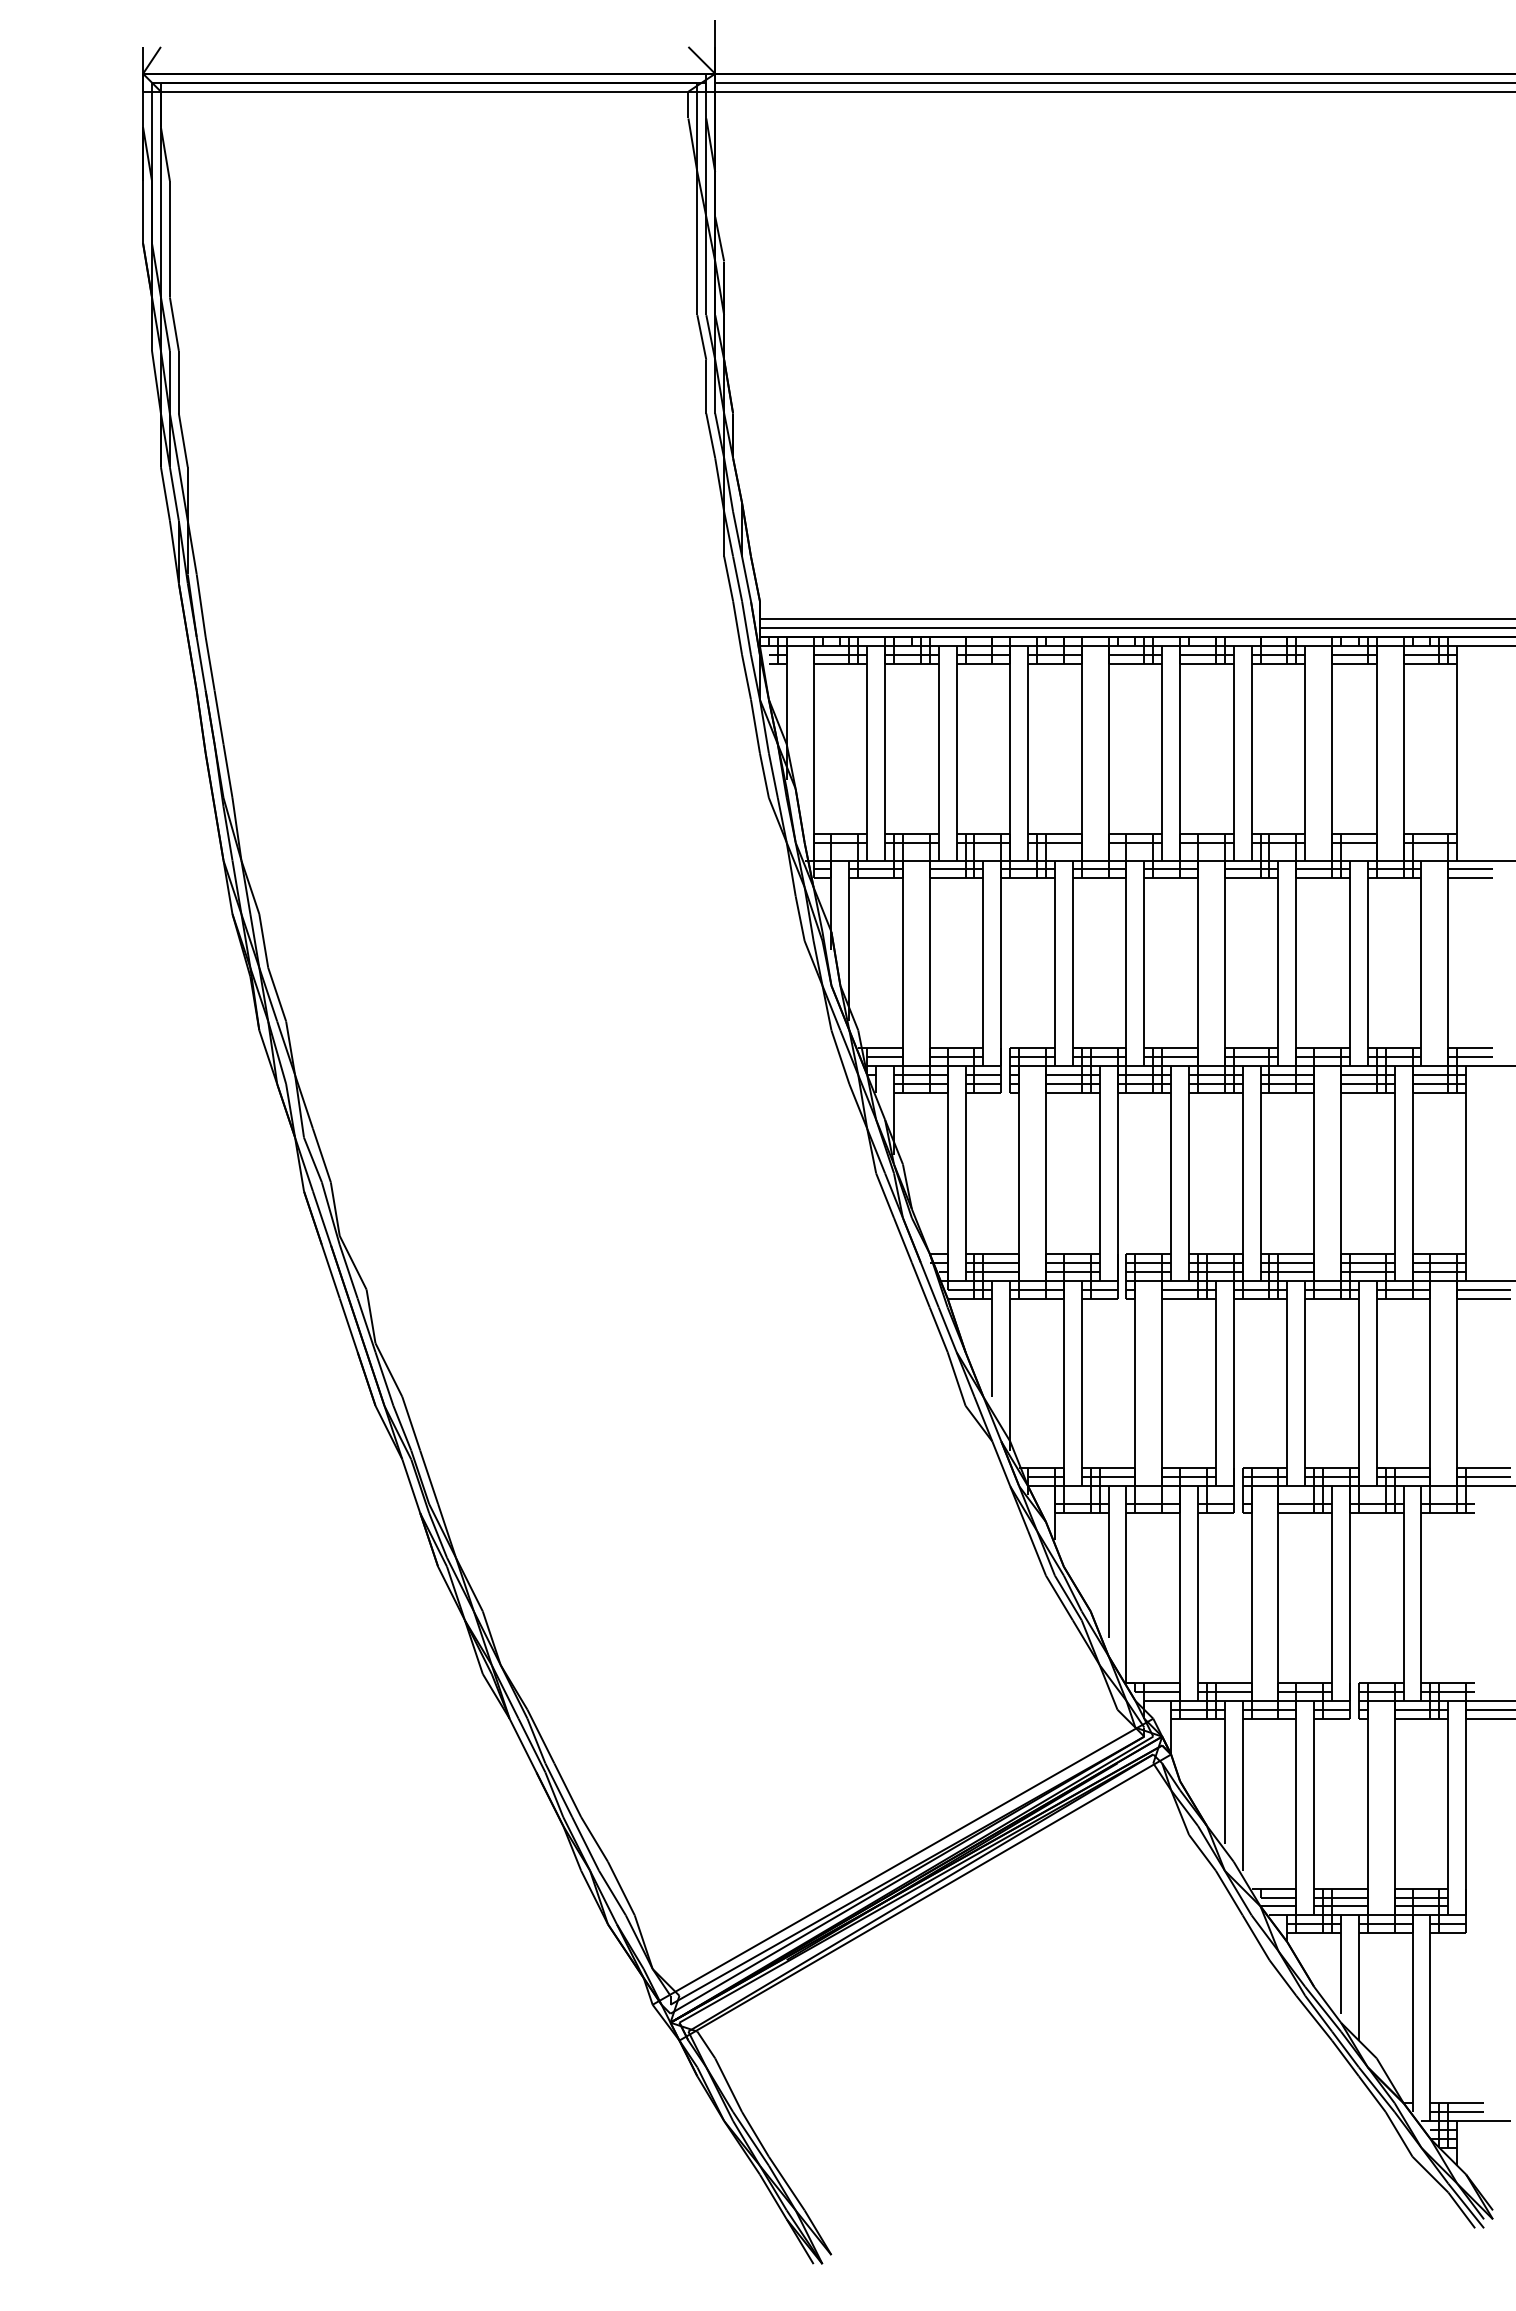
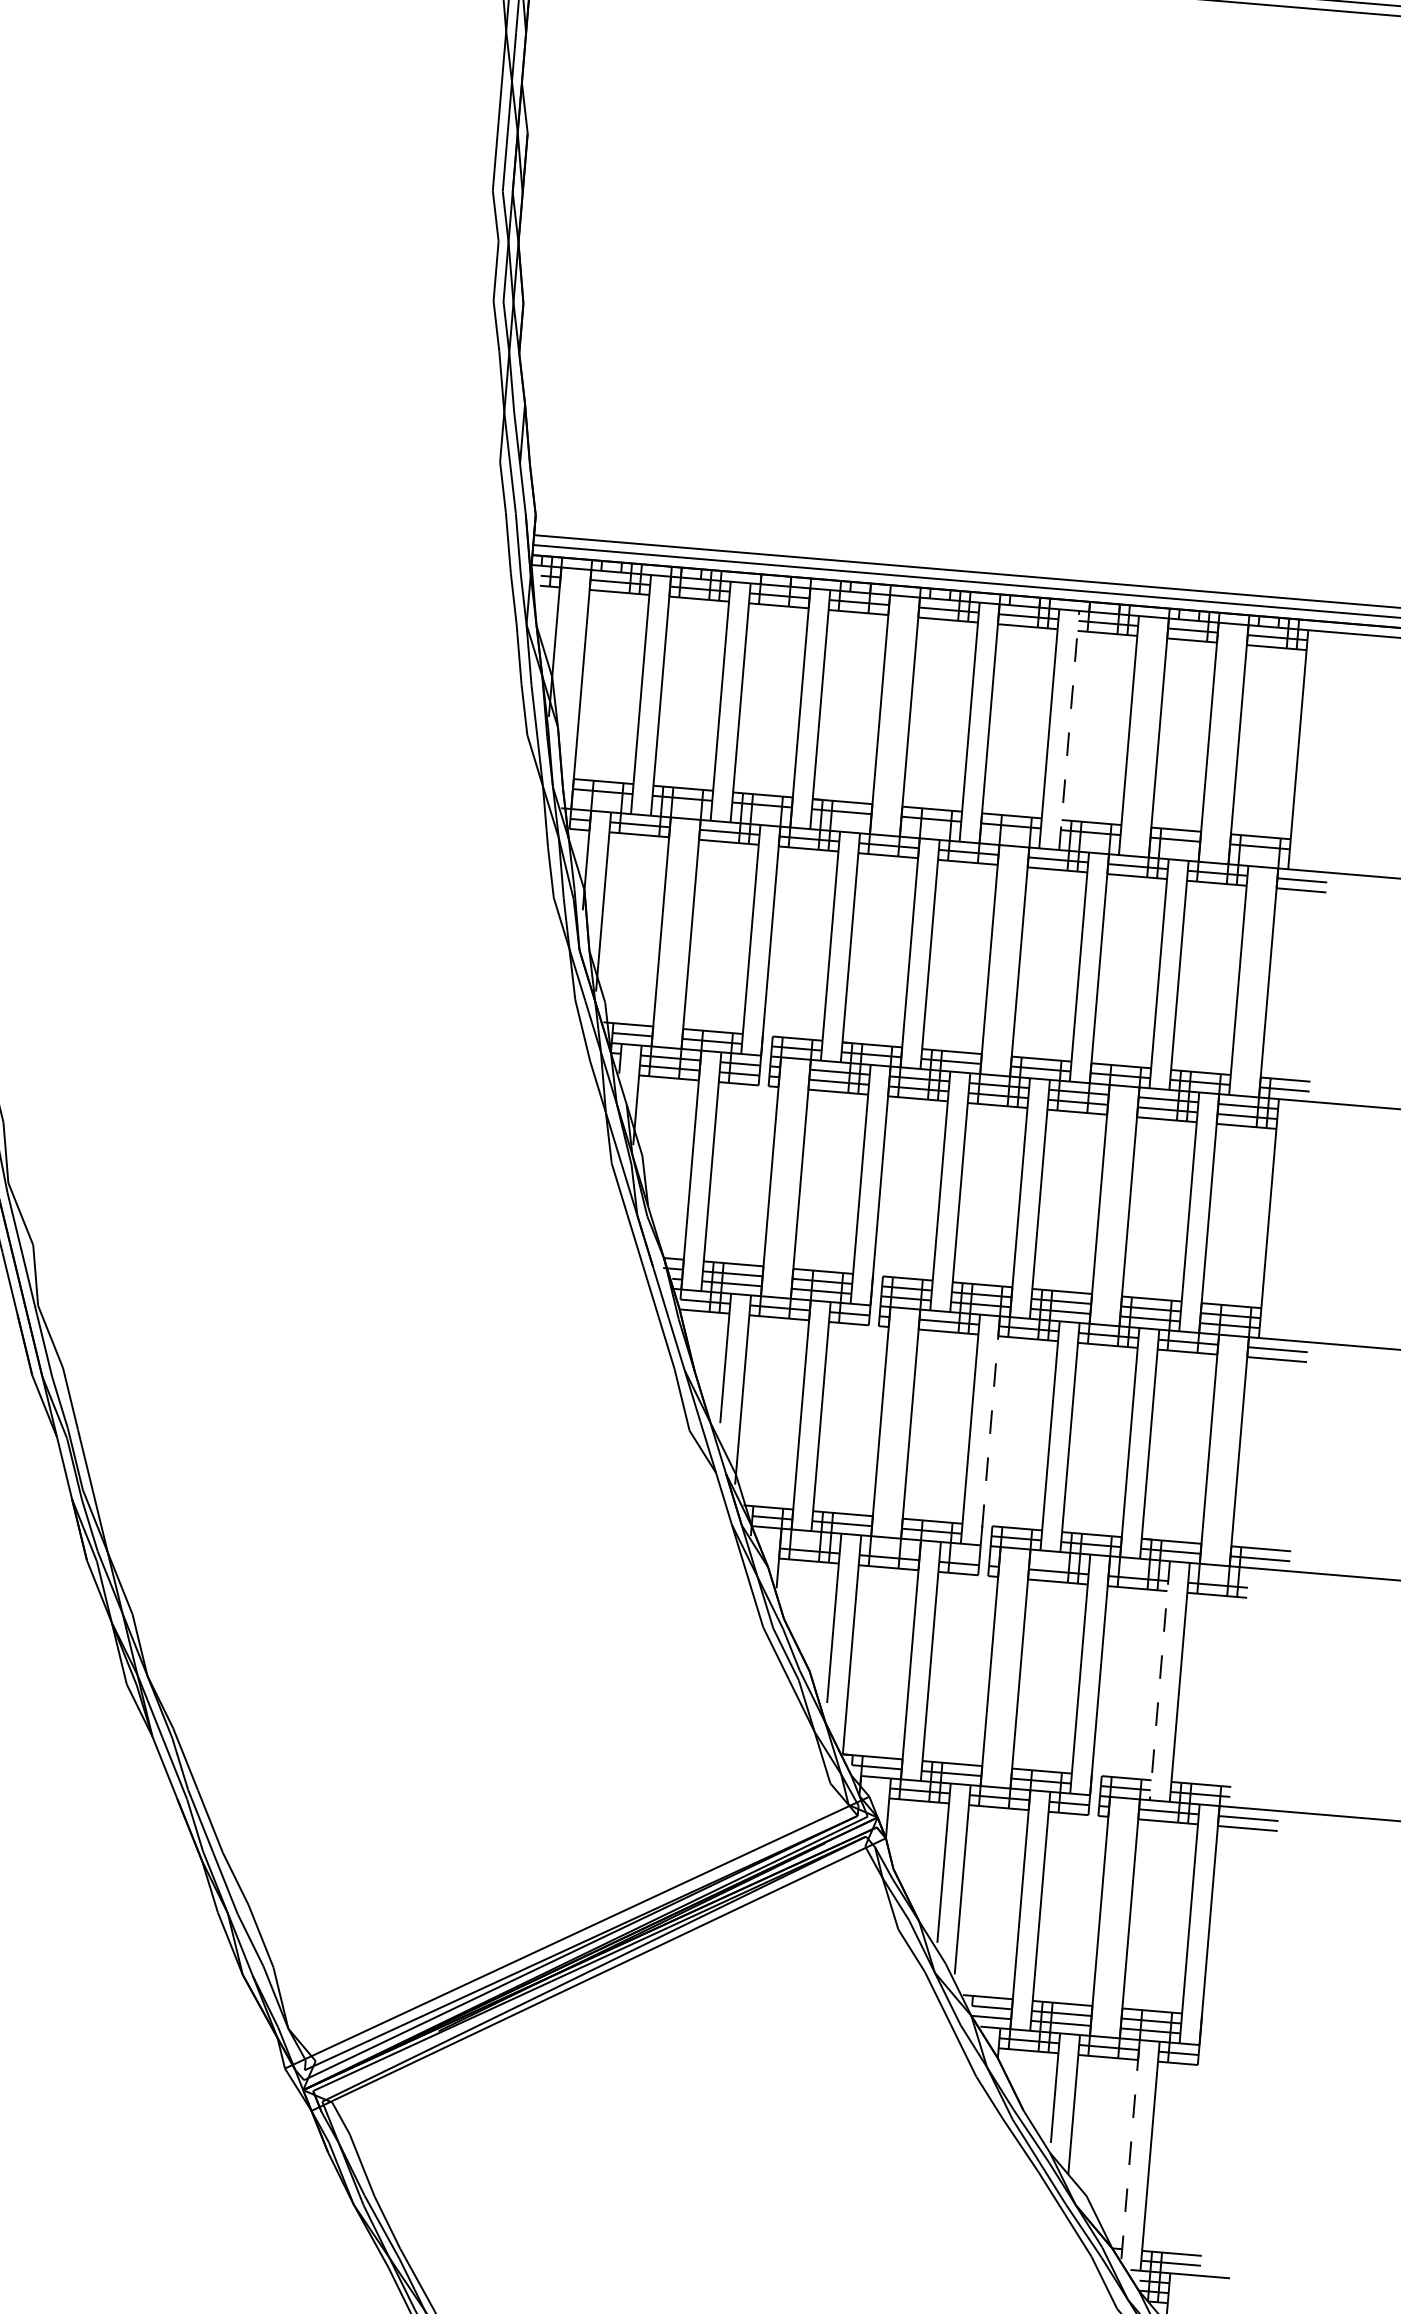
line: (1251, 752) -> (1069, 729), solid -> dashed
line: (1233, 1383) -> (990, 1430), solid -> dashed
line: (1403, 1594) -> (1159, 1681), solid -> dashed
line: (1412, 2013) -> (1130, 2149), solid -> dashed

